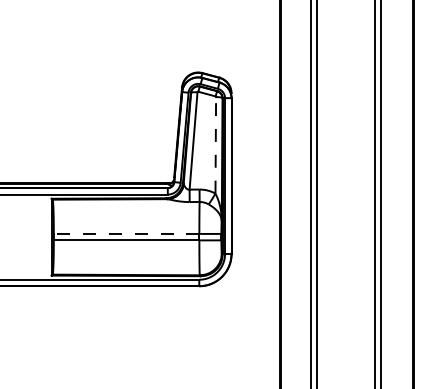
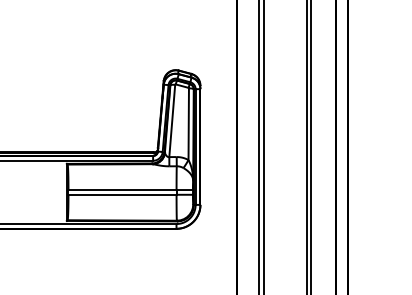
line: (215, 145) -> (188, 124), dashed -> solid
line: (126, 234) -> (122, 190), dashed -> solid

